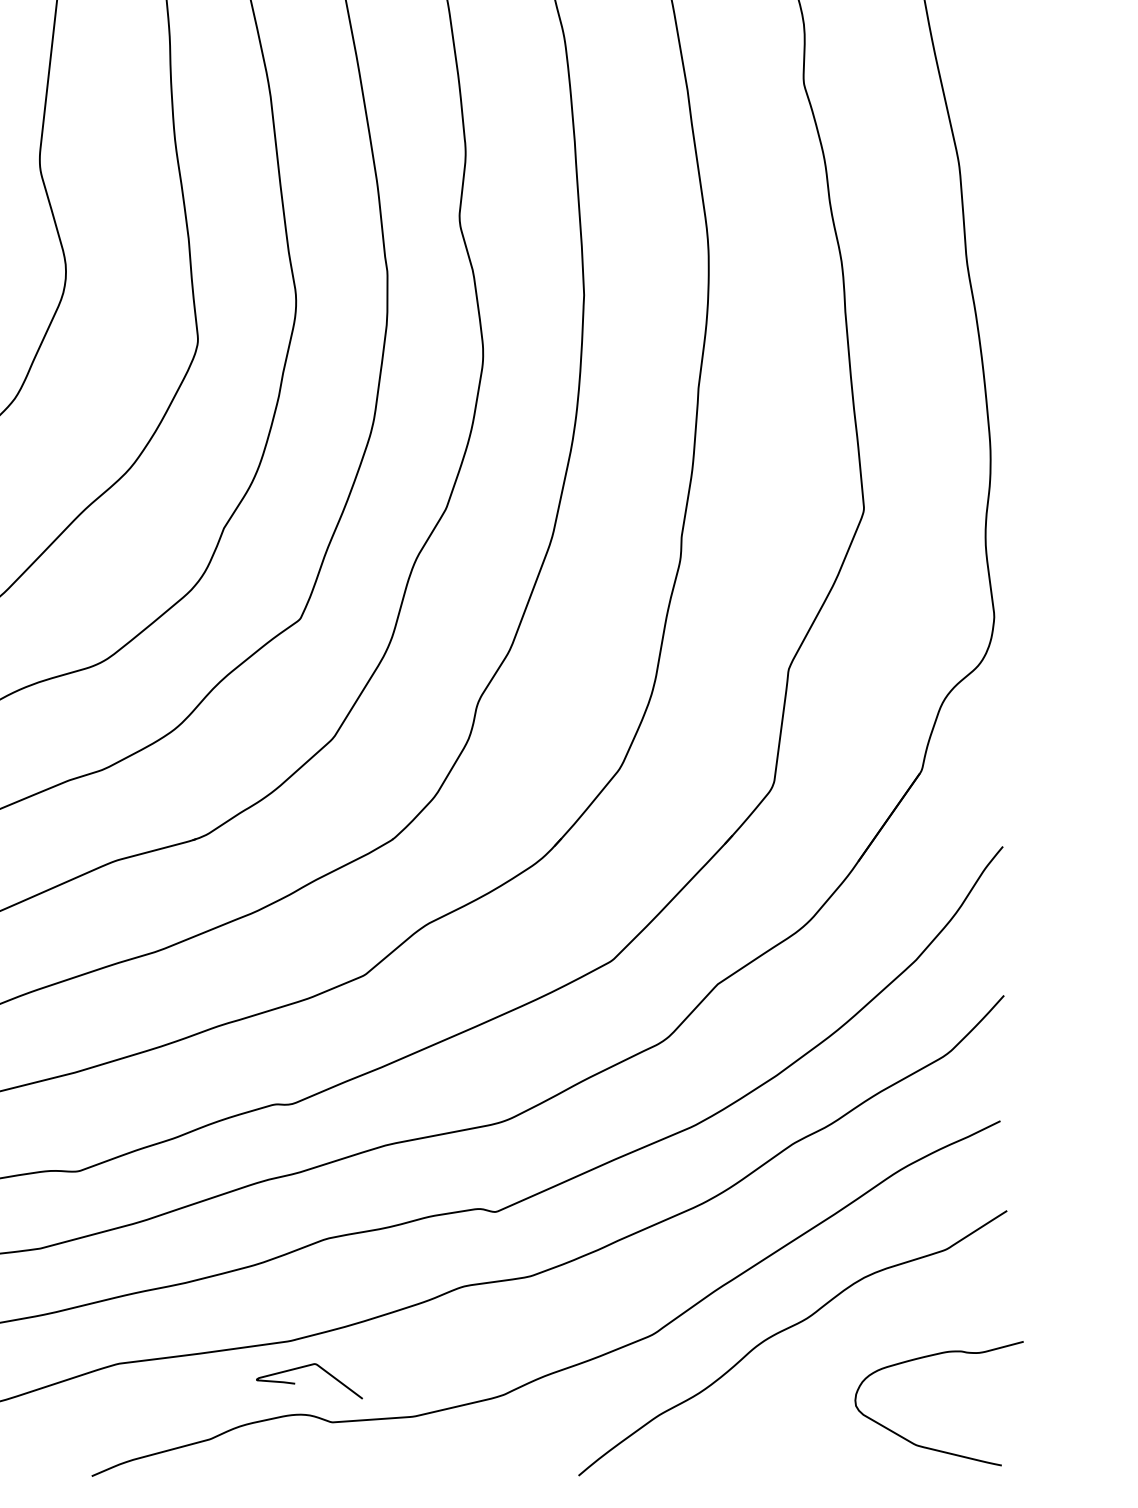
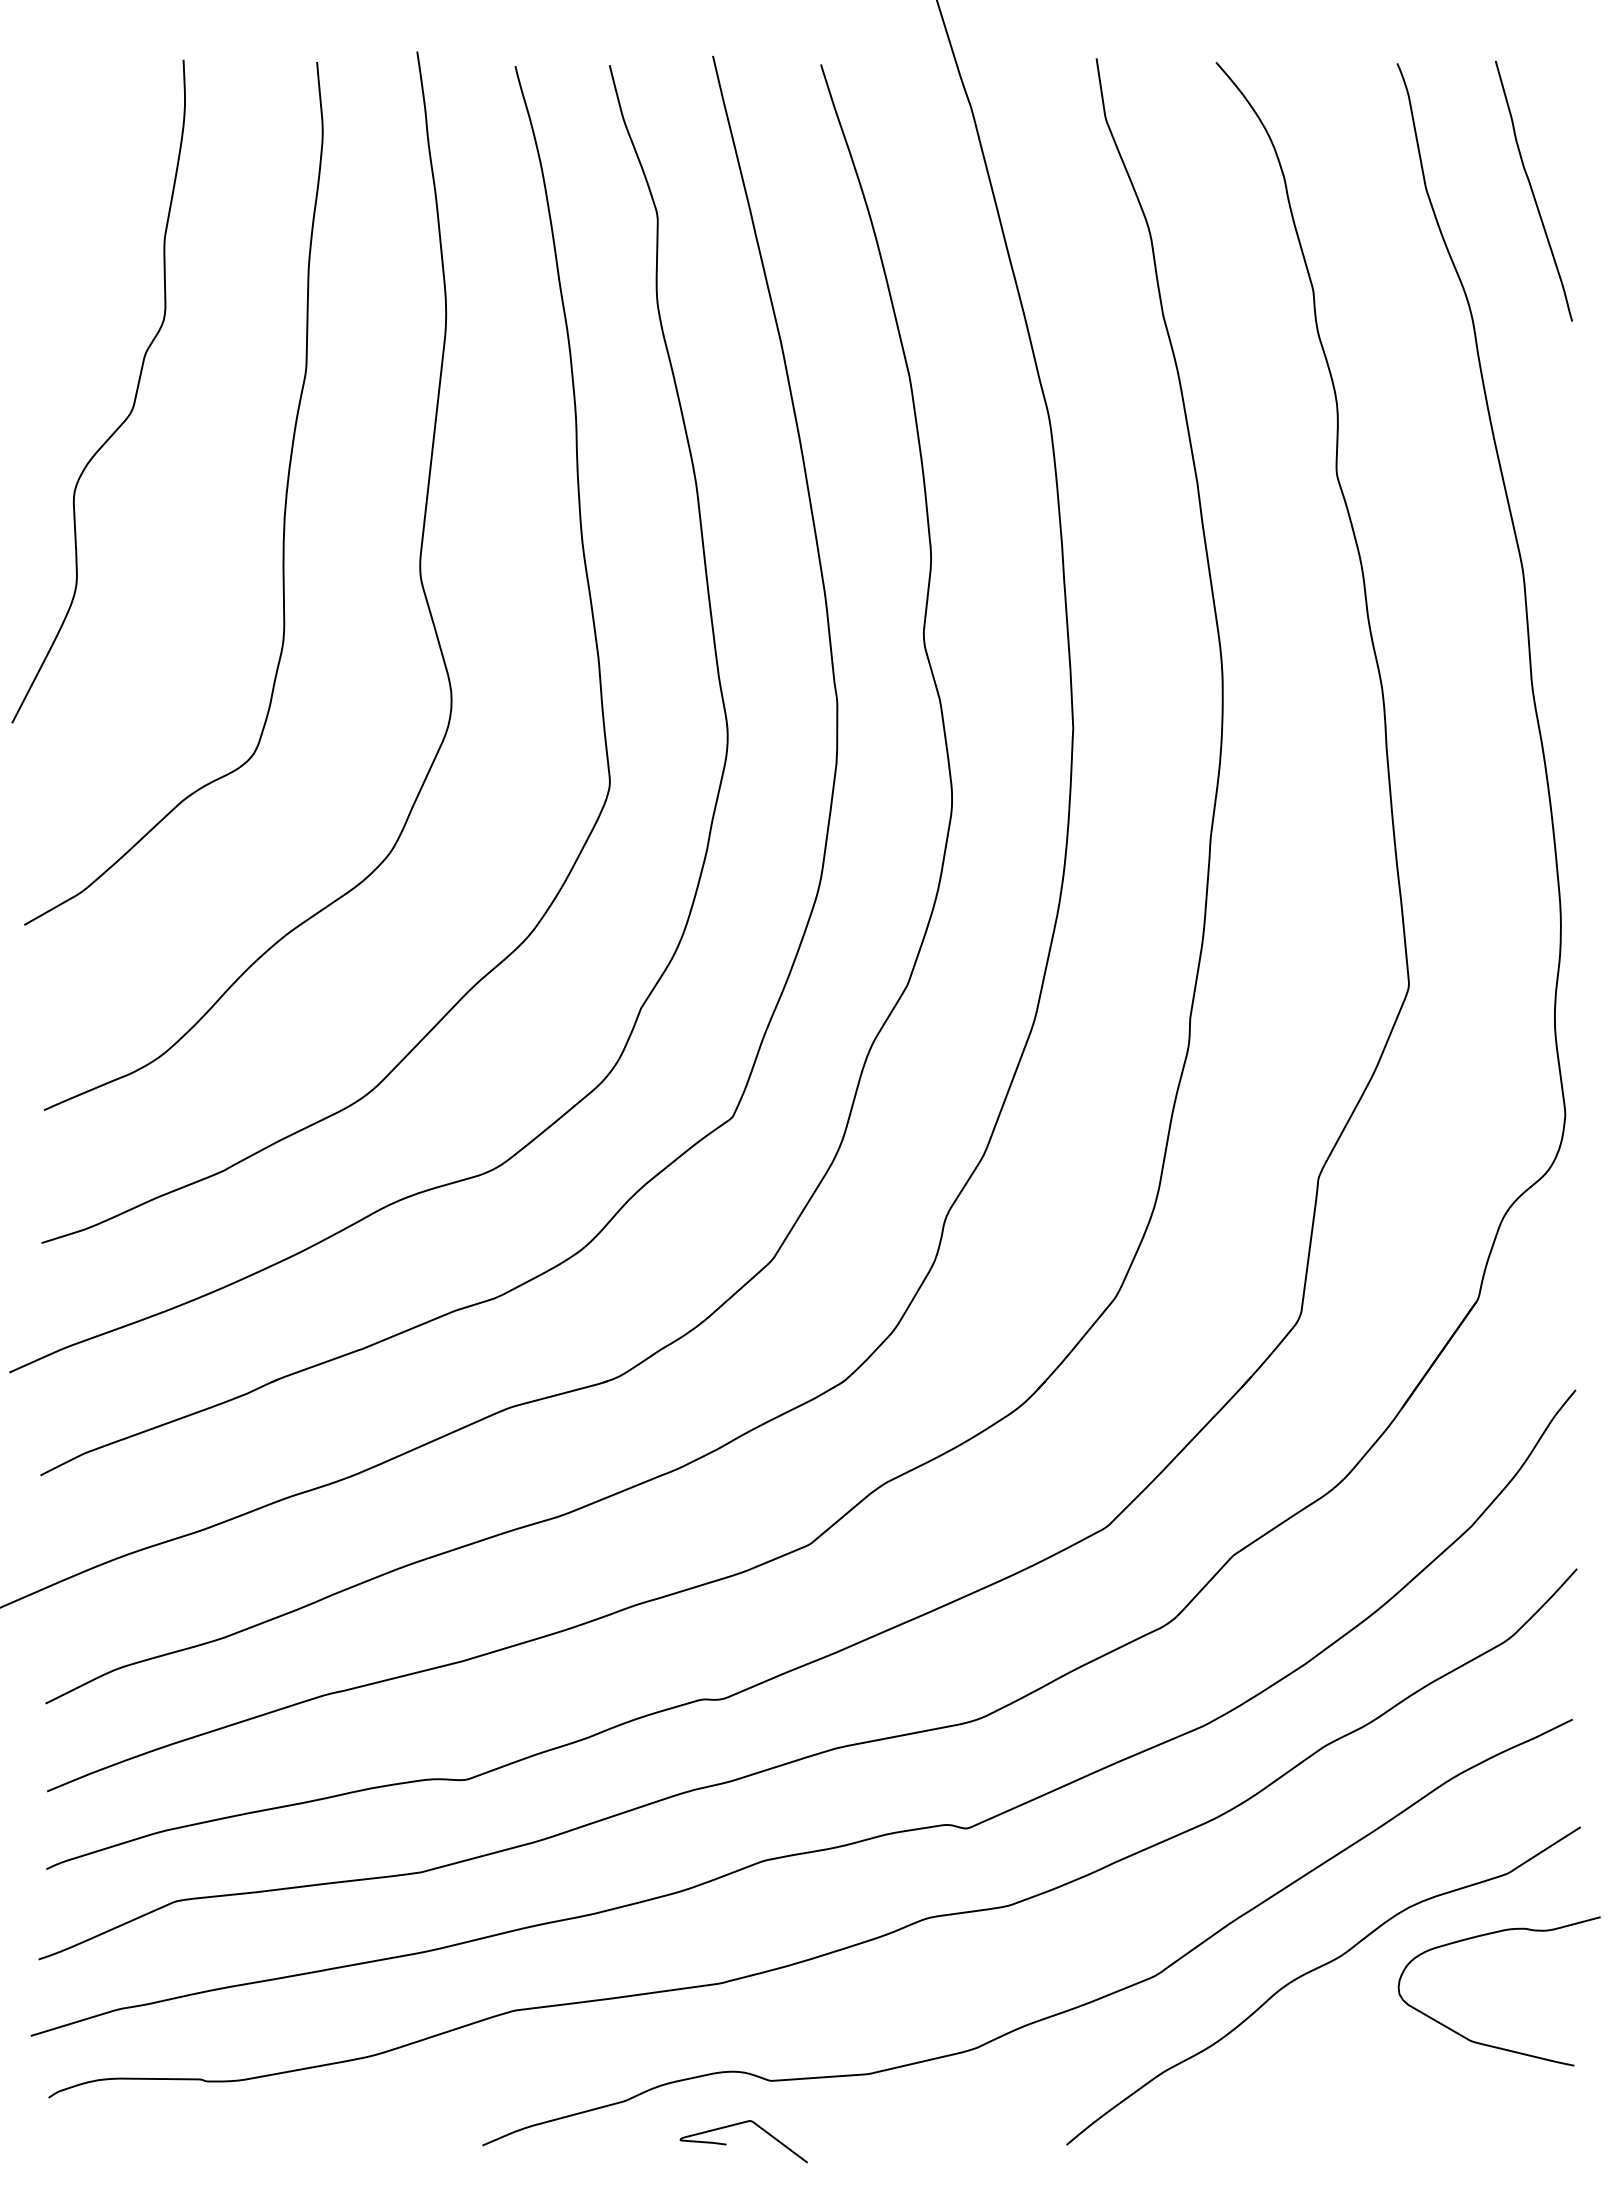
curve: (295, 1382) -> (726, 2143), moved
curve: (926, 1447) -> (1484, 2043), moved

